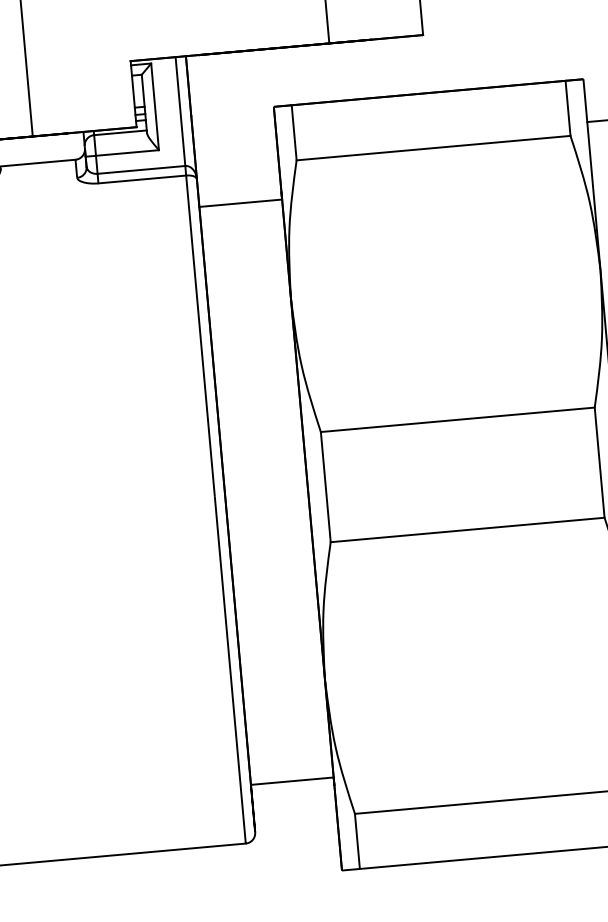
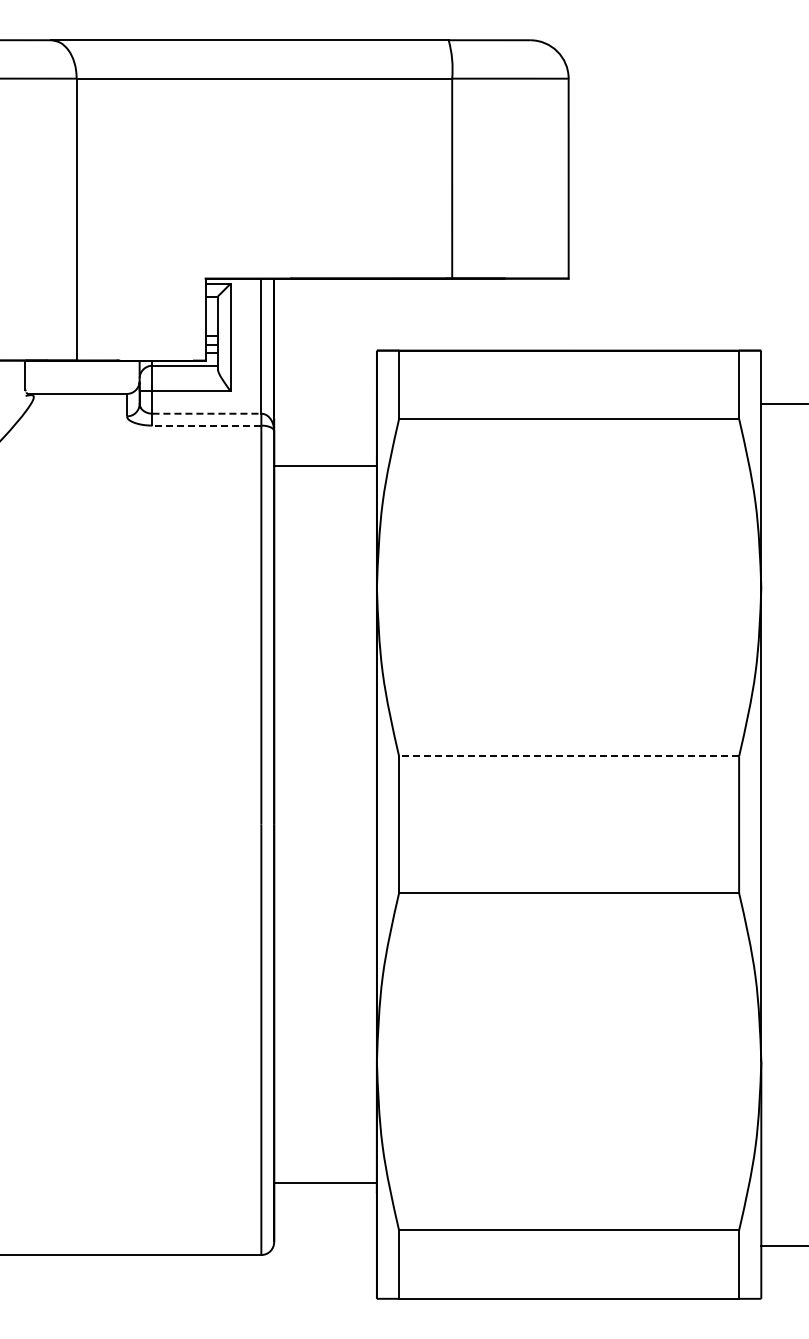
line: (141, 169) -> (207, 413), solid -> dashed
line: (141, 179) -> (206, 425), solid -> dashed
line: (457, 419) -> (568, 756), solid -> dashed

